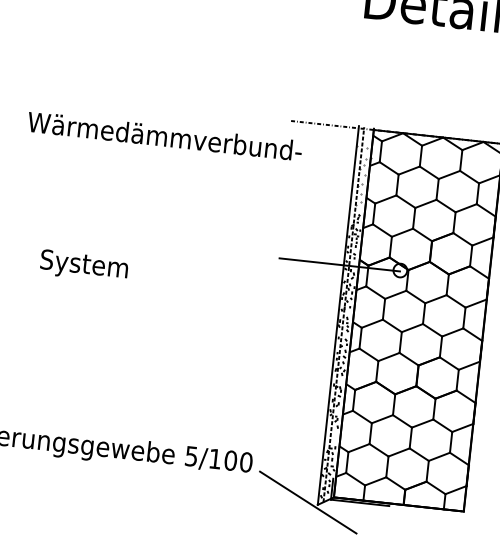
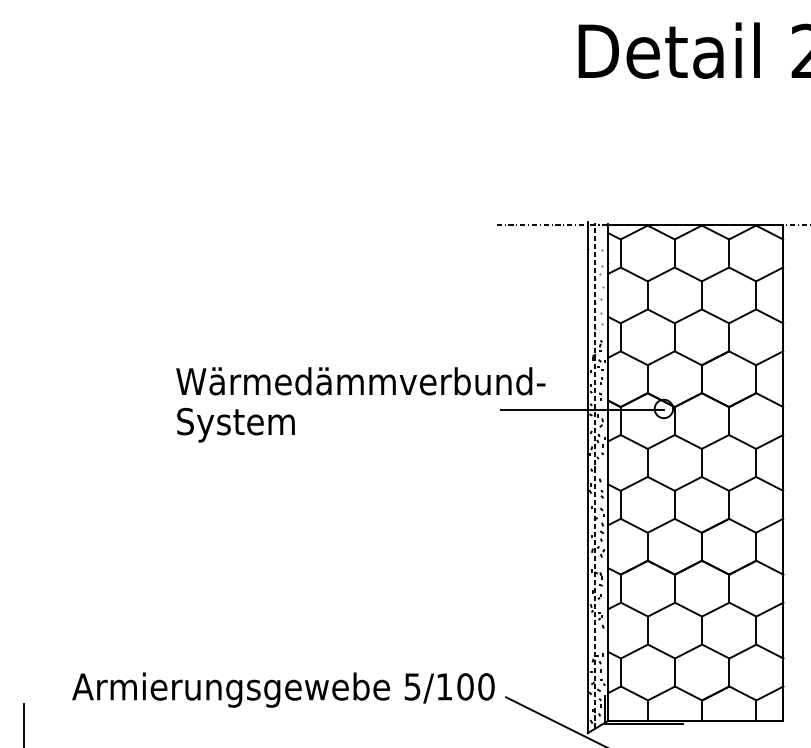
text: (164, 136) -> (360, 381), moved
text: (83, 265) -> (235, 424), moved

